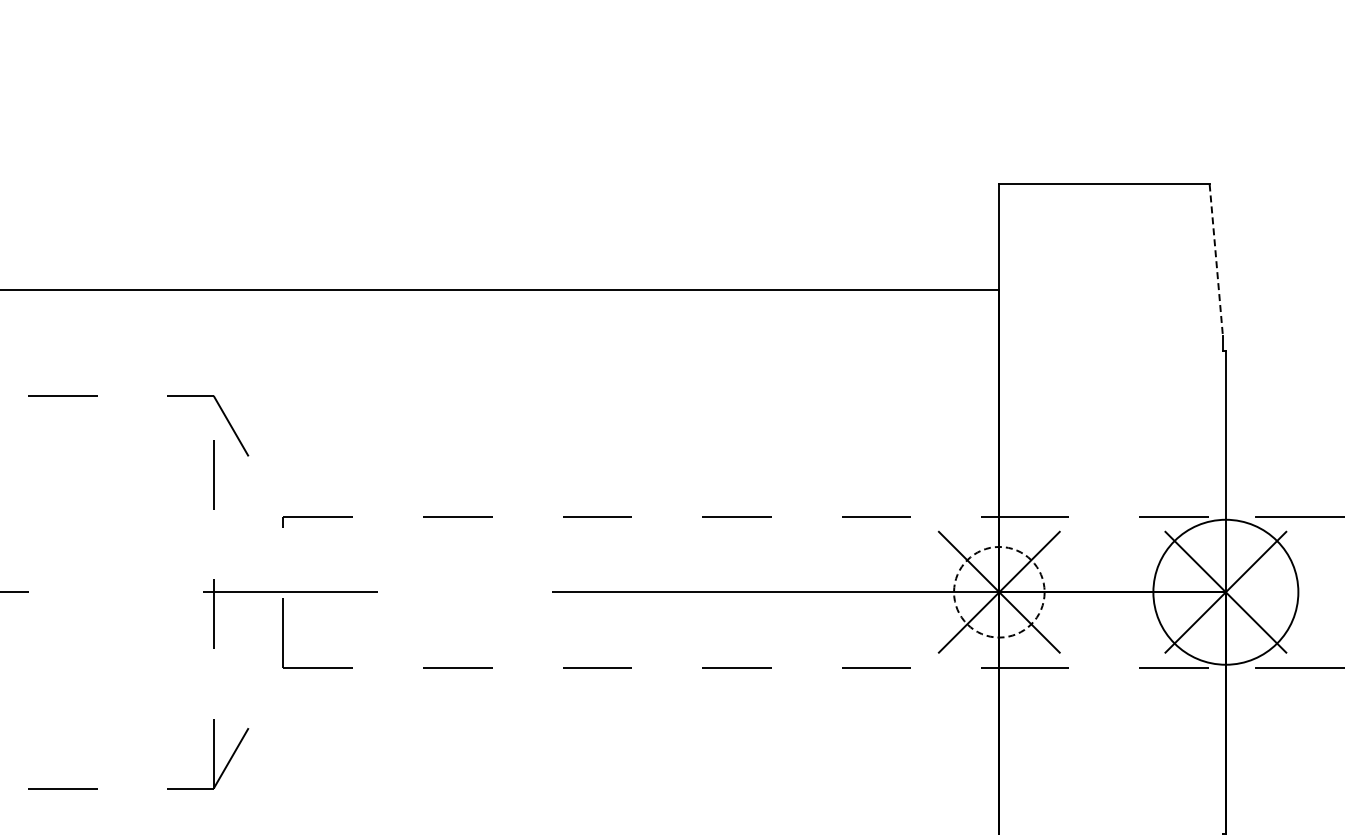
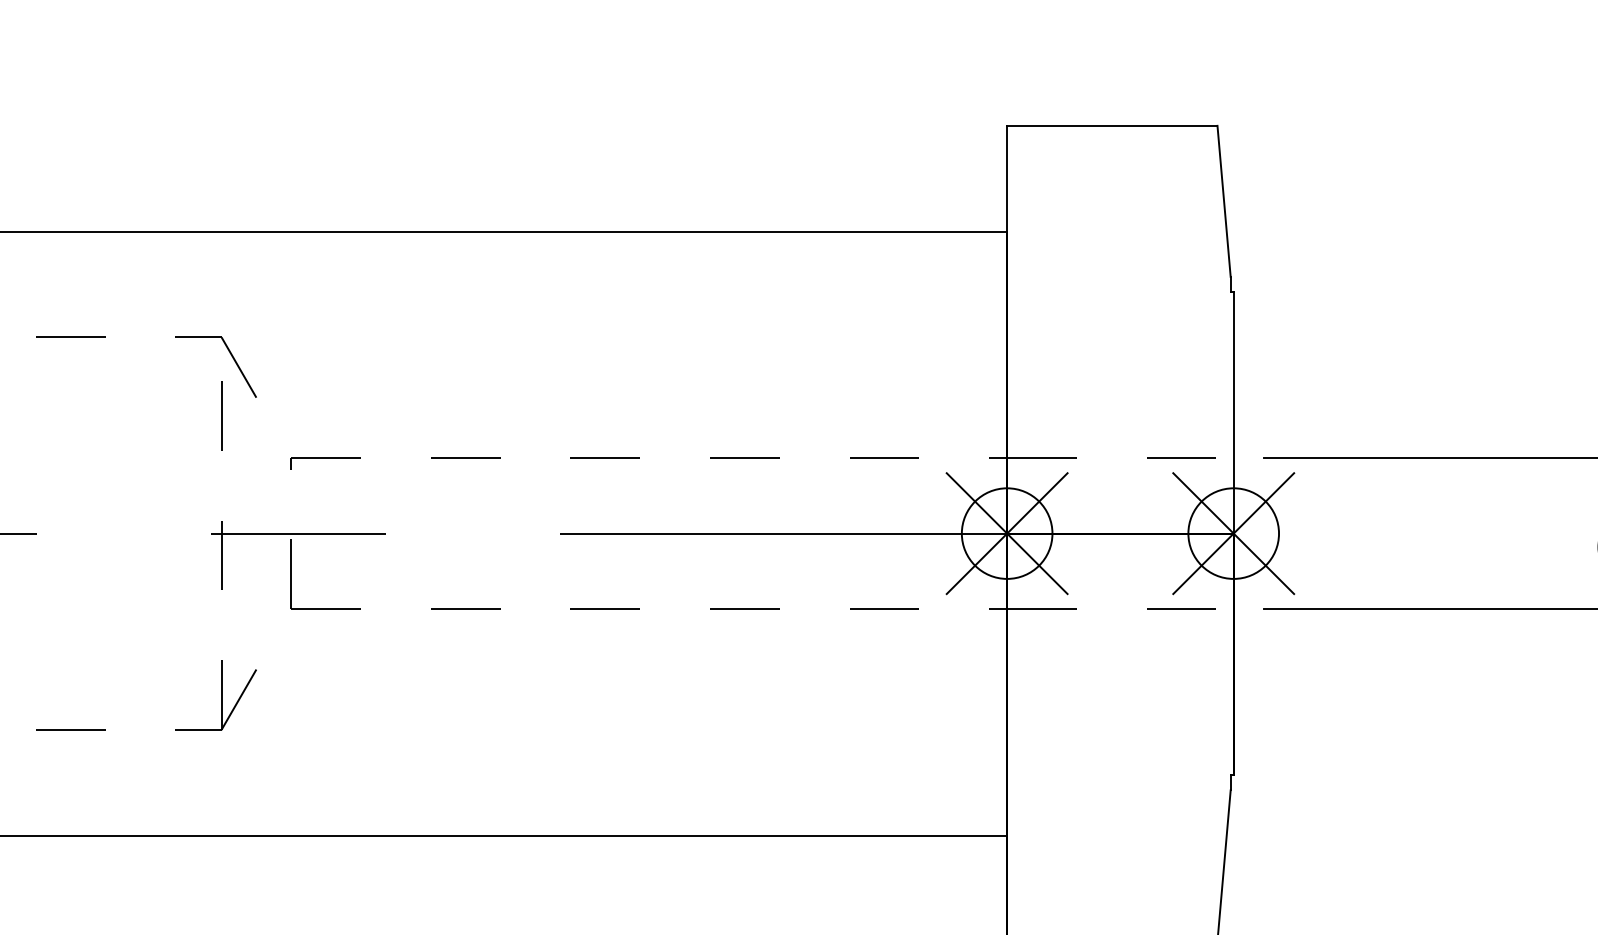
line: (1216, 260) -> (1224, 201), dashed -> solid
circle: (998, 592) -> (1006, 533), dashed -> solid
circle: (1225, 592) -> (1233, 533), size x0.62

